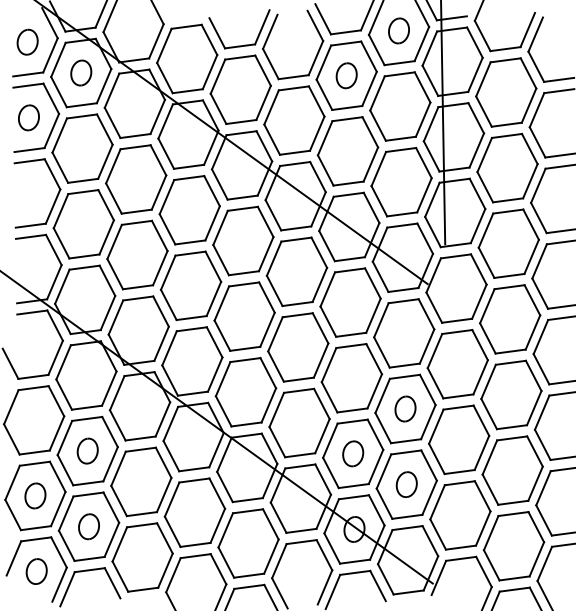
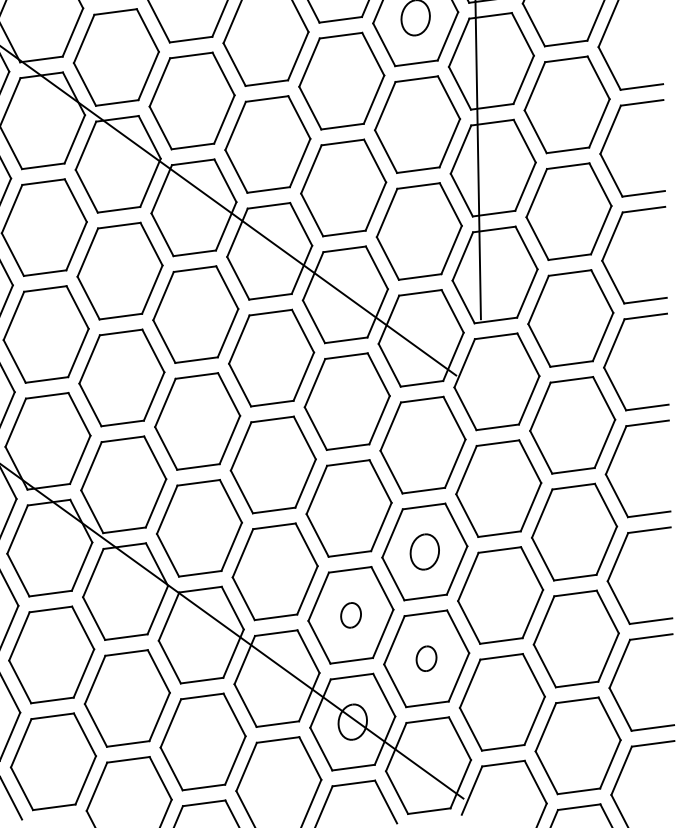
part: (346, 75) -> (341, 80), removed
part: (353, 453) -> (351, 614), size x0.7
part: (406, 484) -> (426, 658), size x0.7

